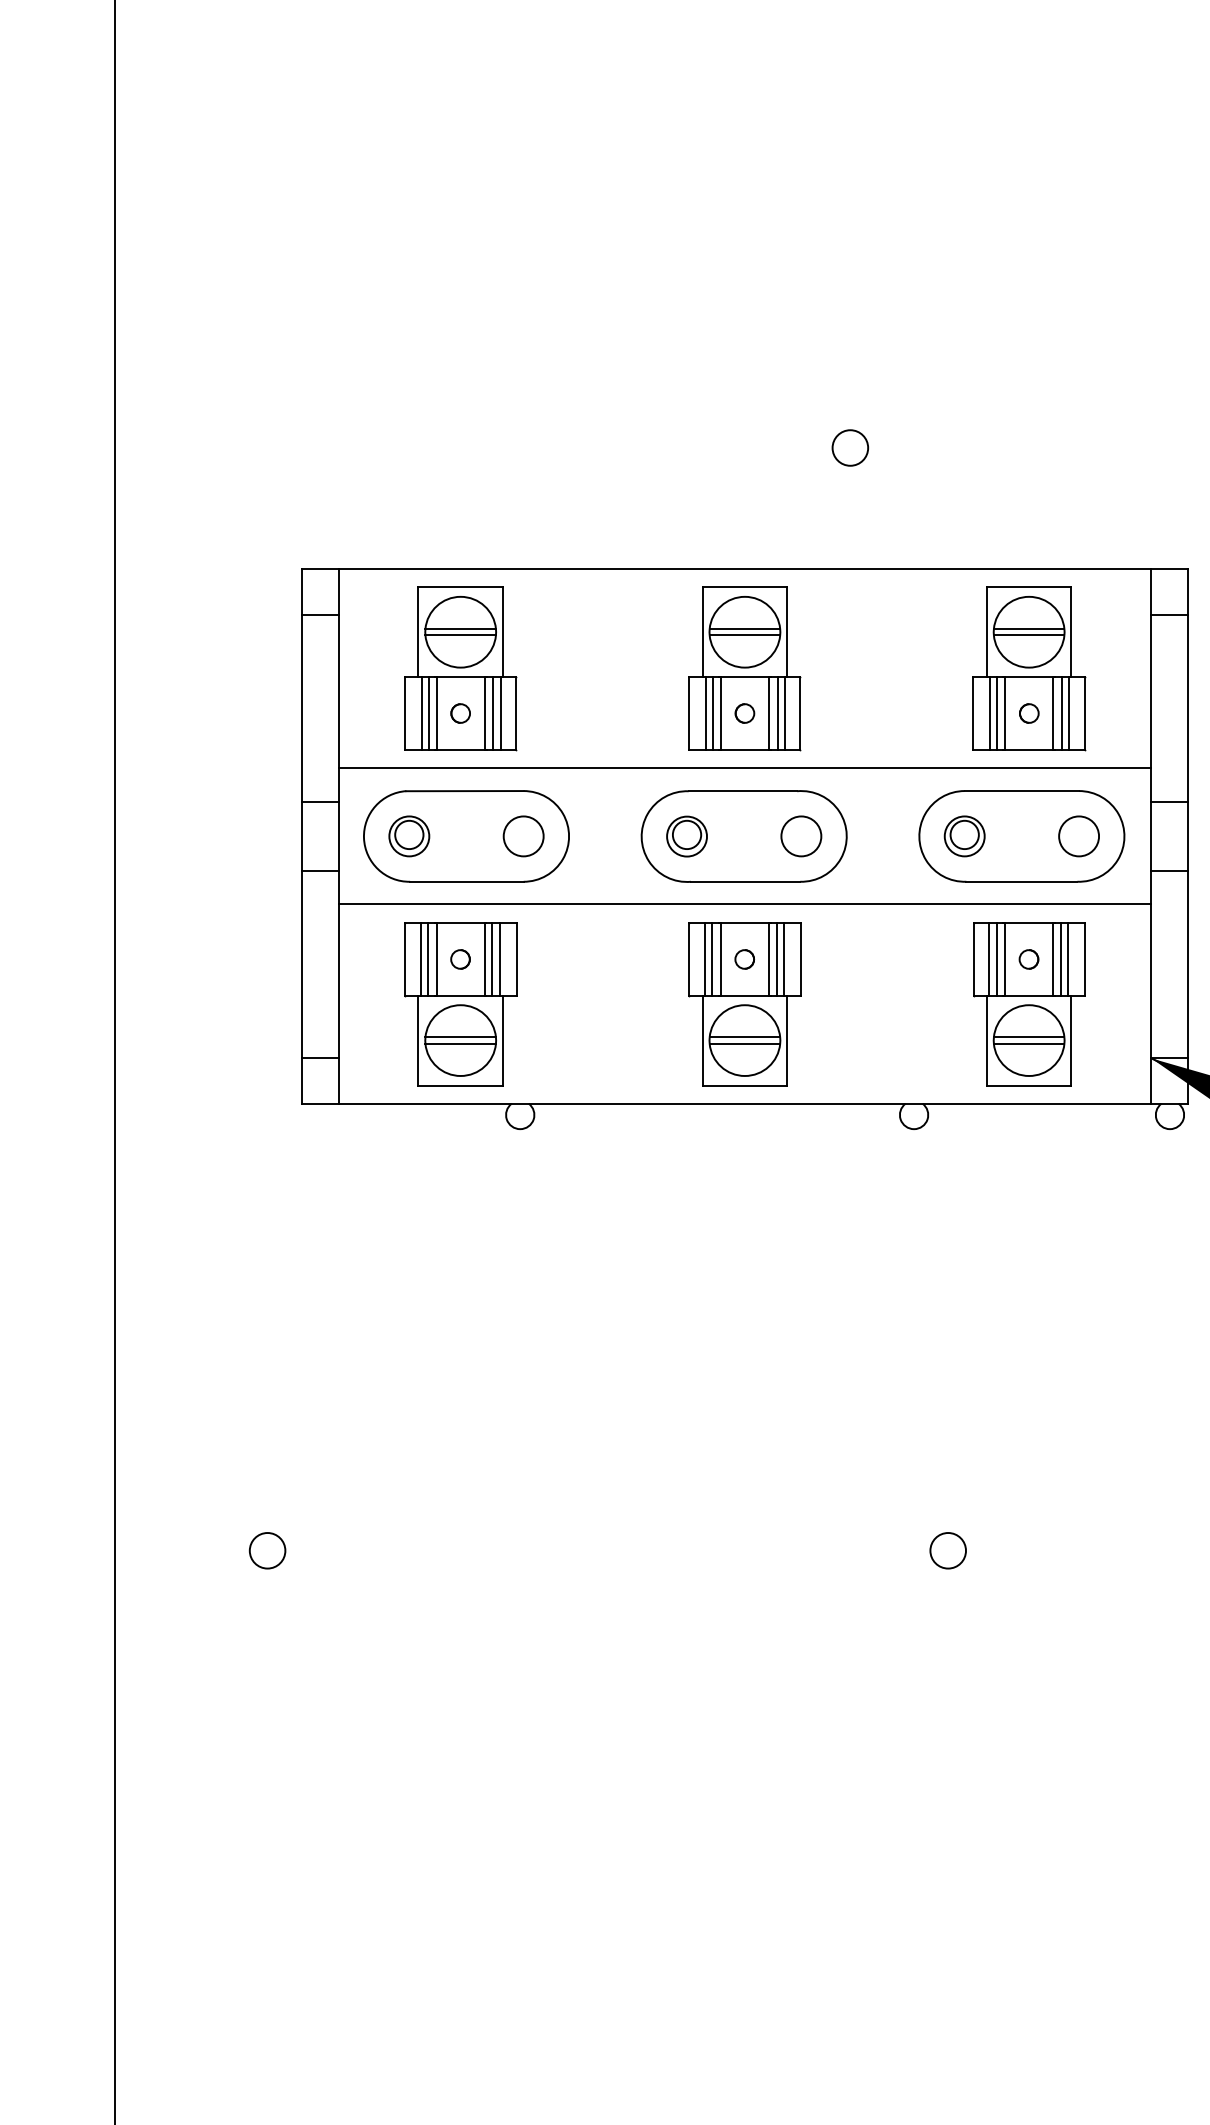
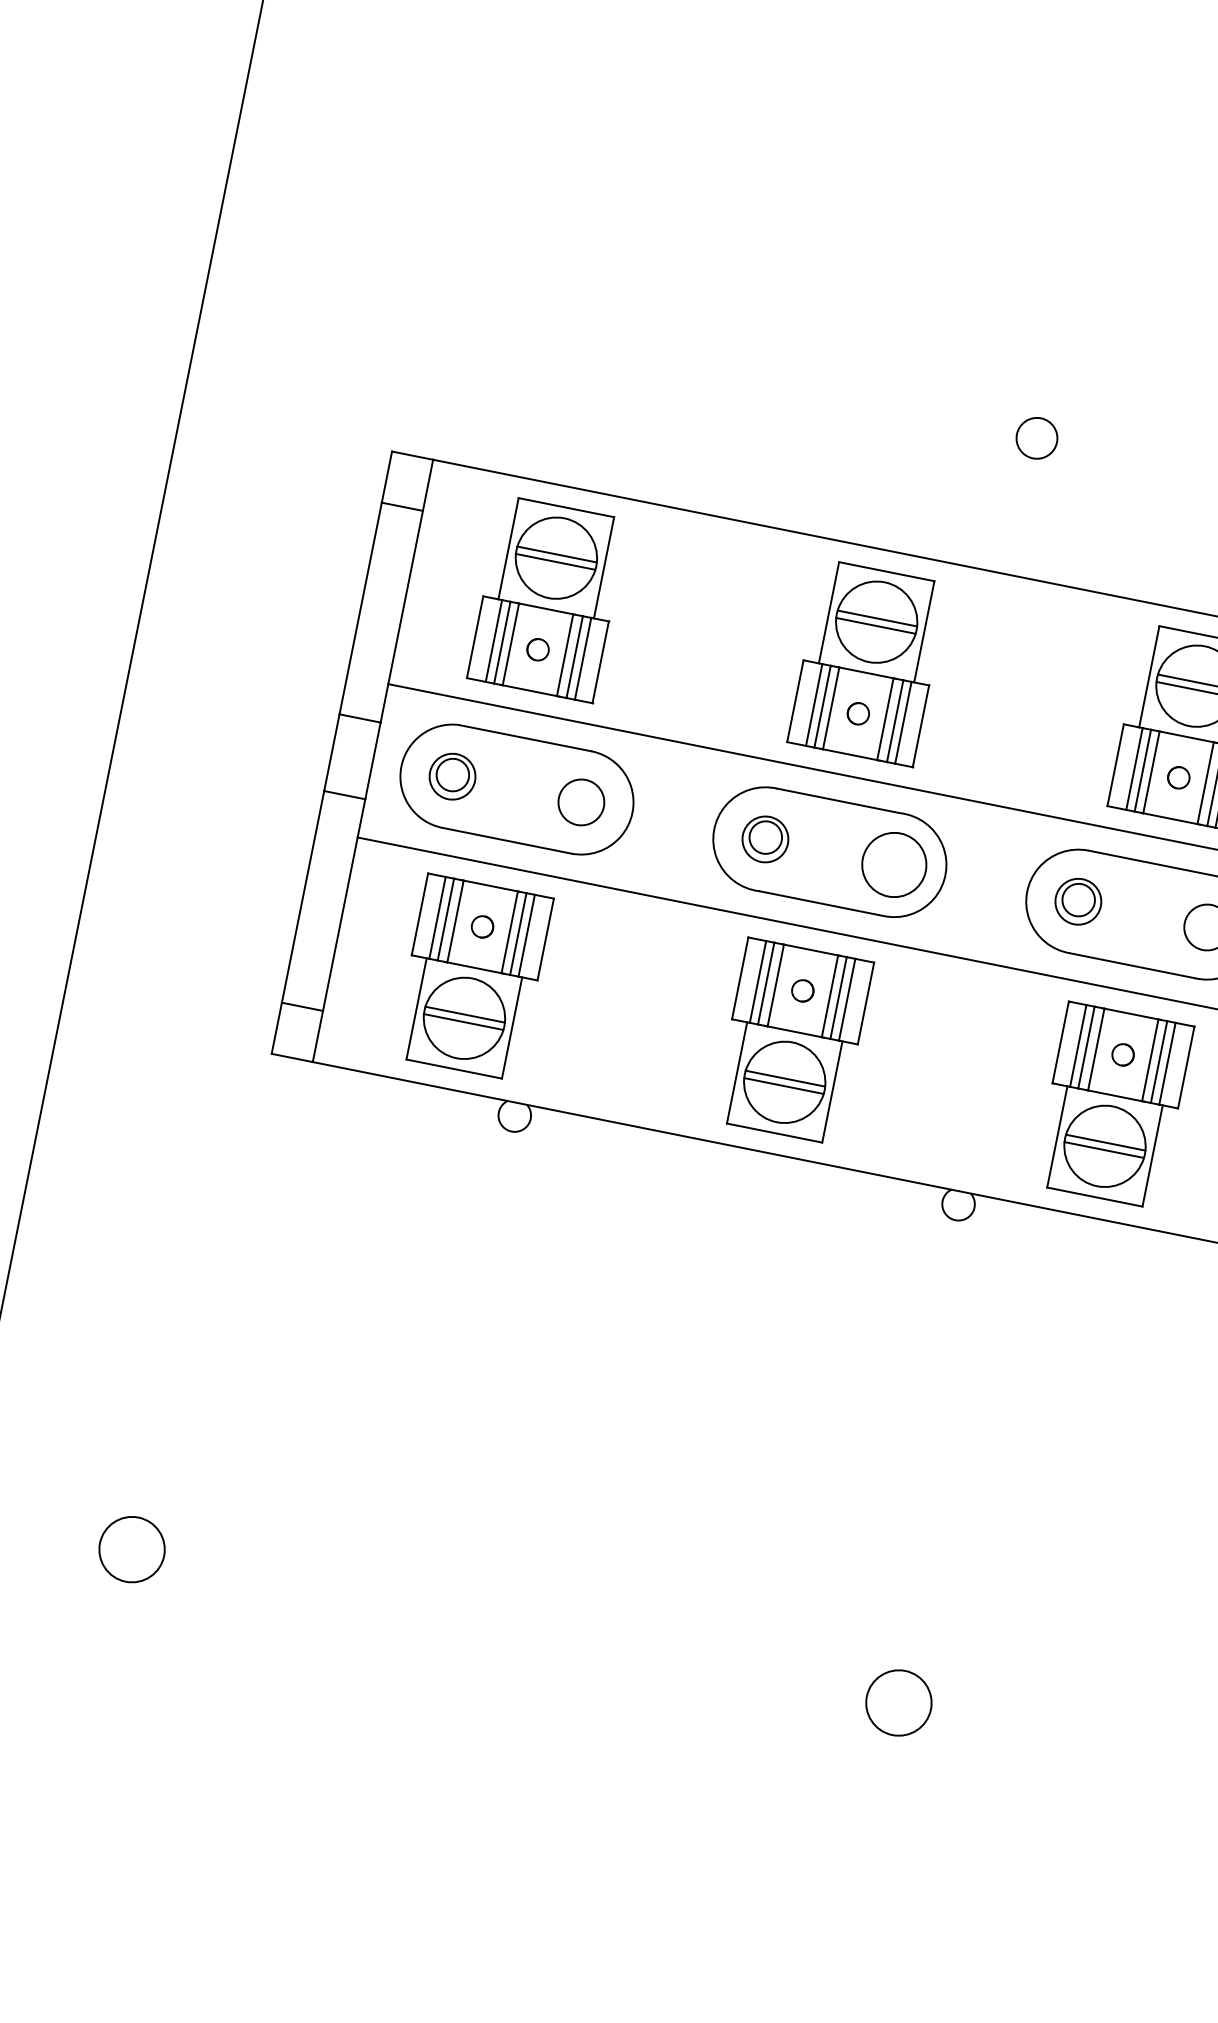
circle: (801, 836) -> (894, 865), size x1.4
circle: (267, 1550) -> (131, 1549), size x1.6
circle: (948, 1550) -> (899, 1702), size x1.6

